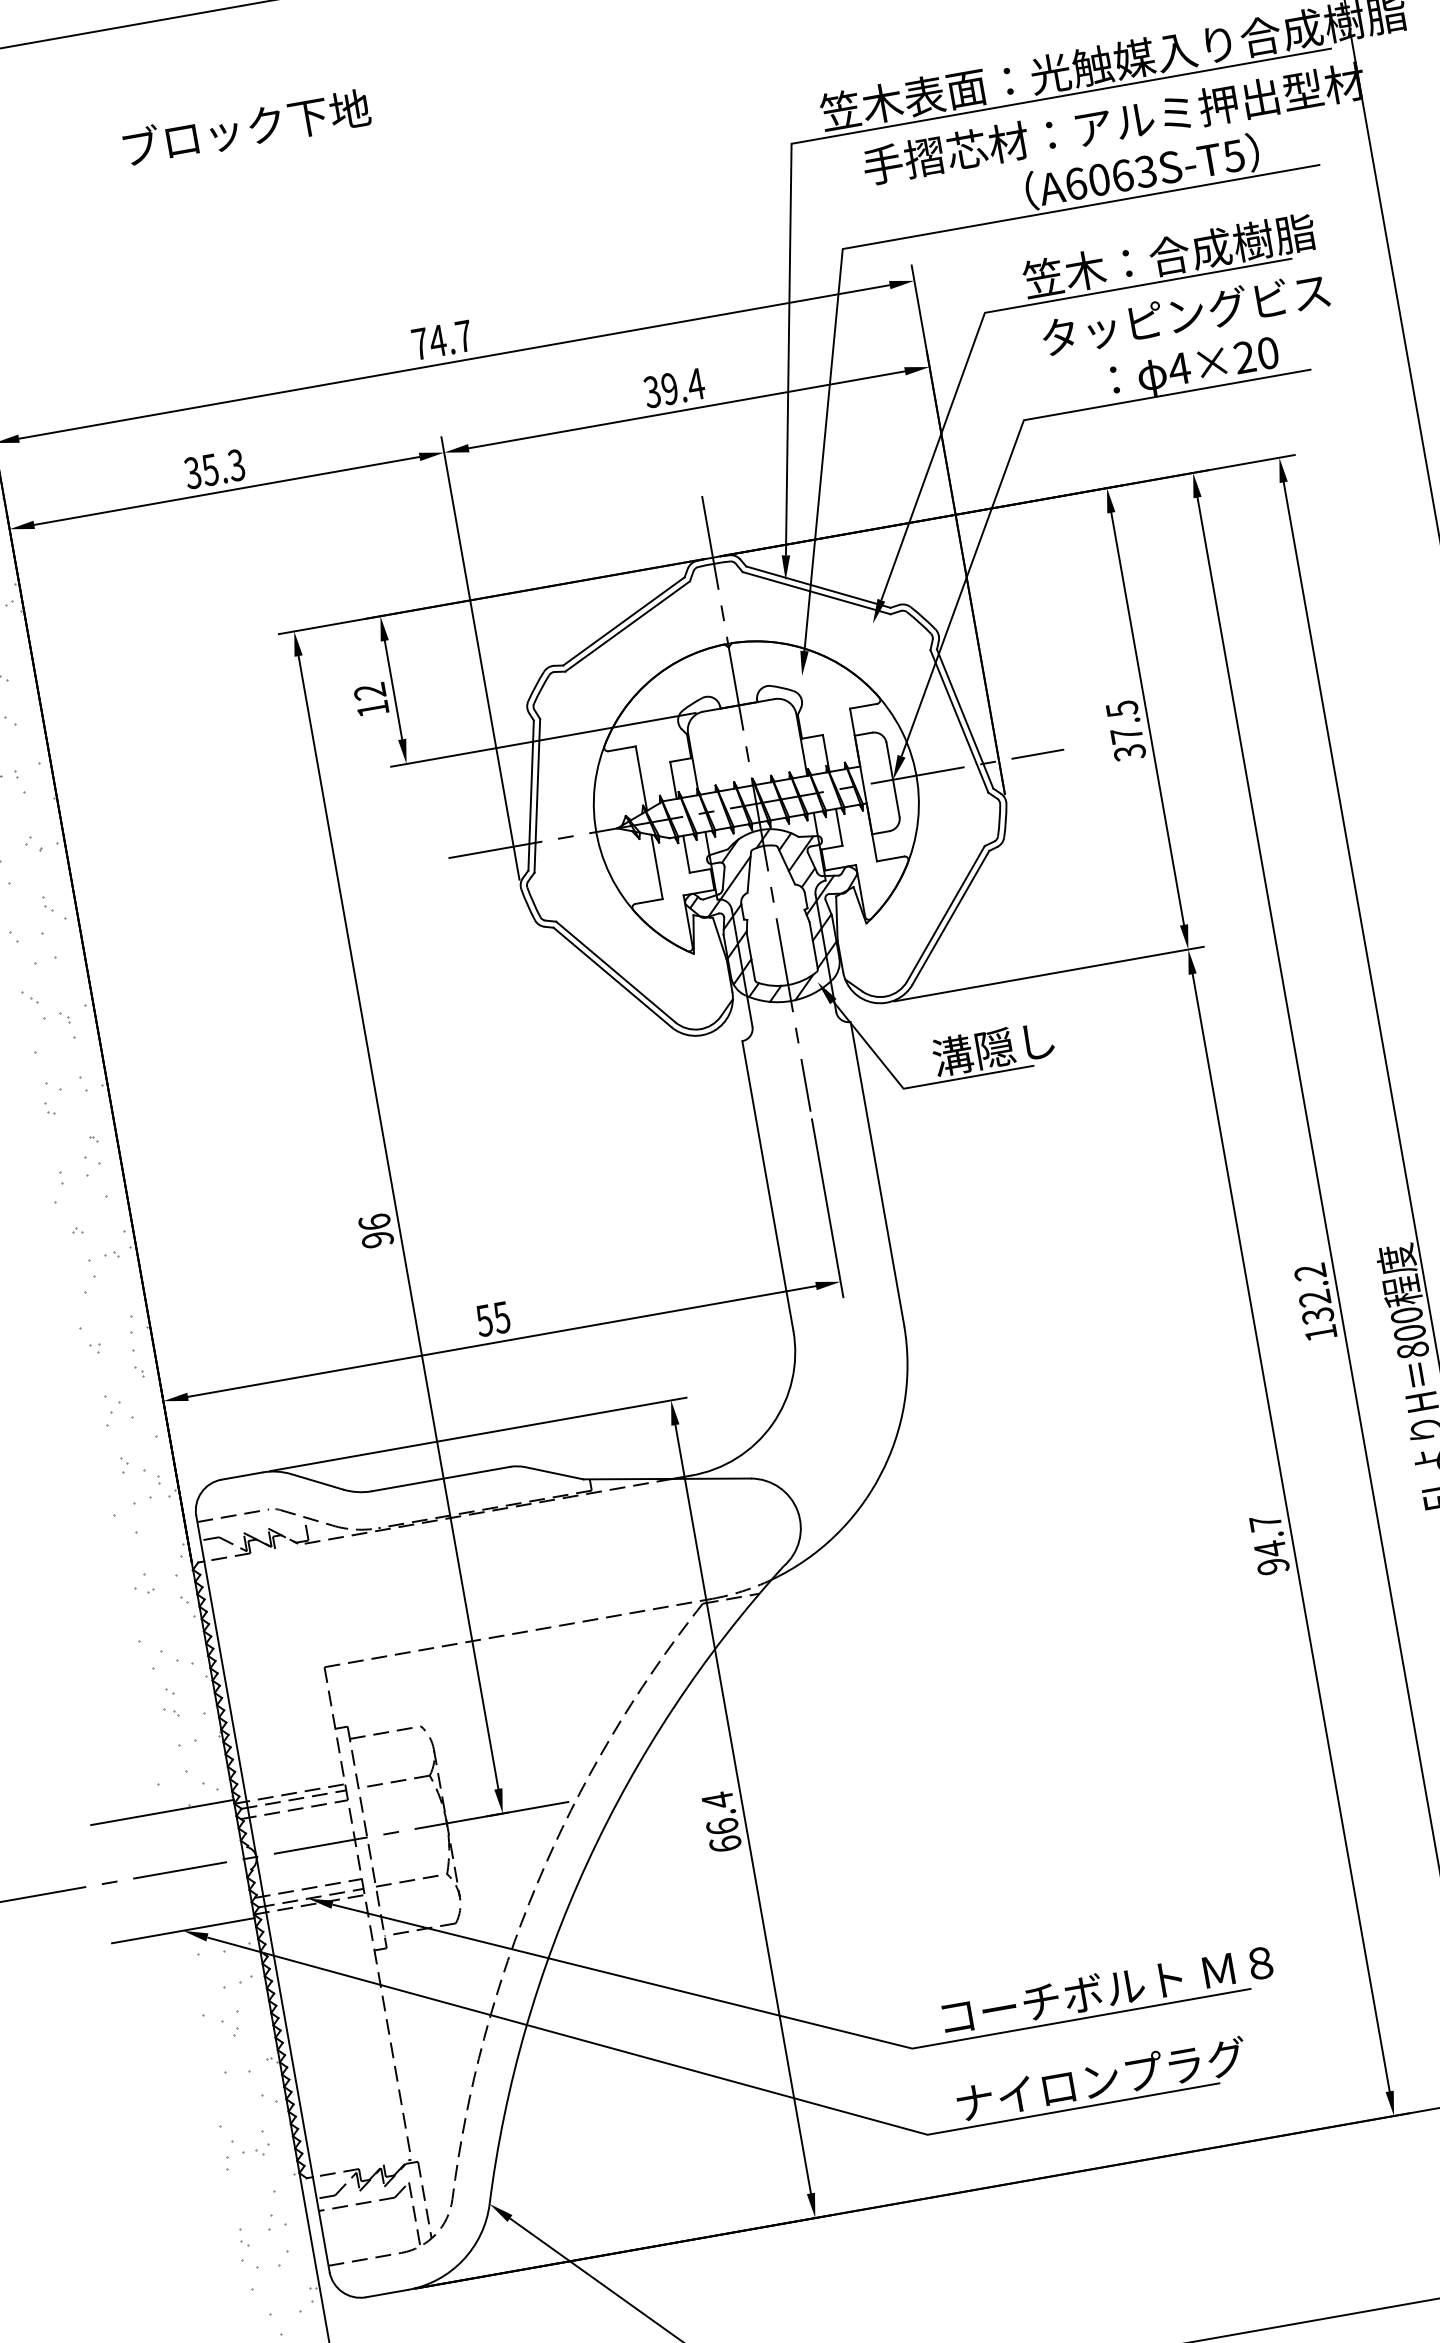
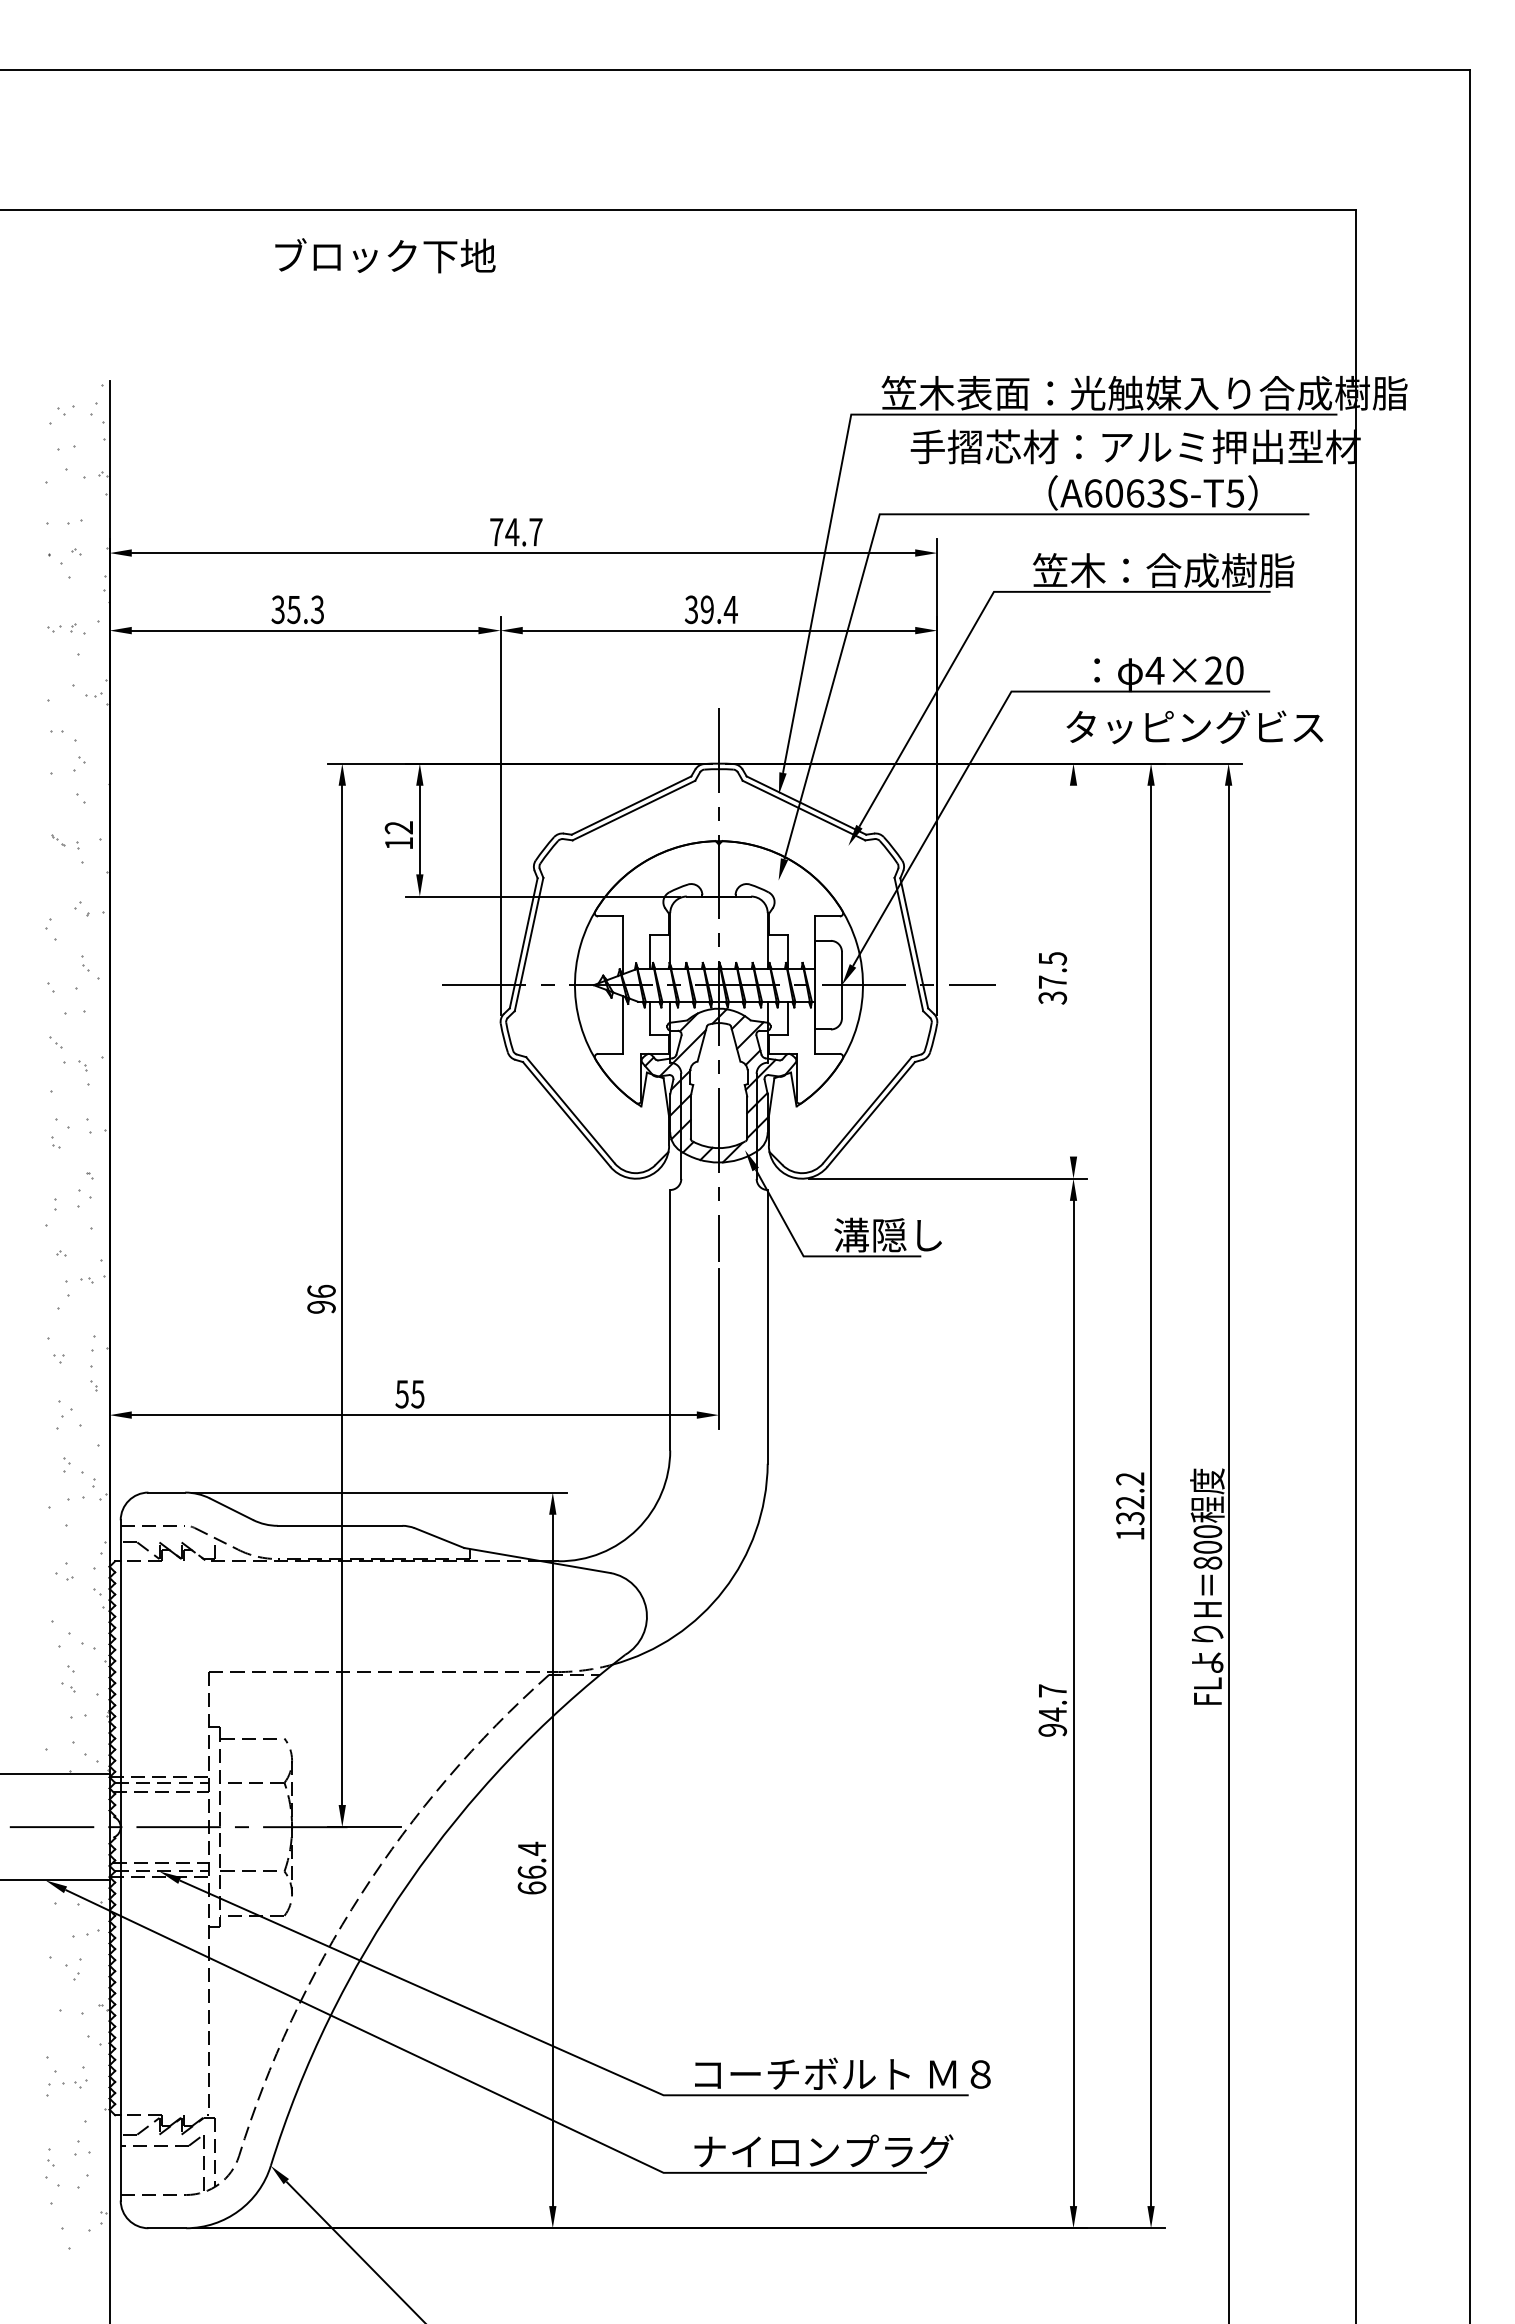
text: (246, 127) -> (385, 255), moved
text: (1185, 314) -> (1194, 727), moved
line: (1147, 718) -> (1073, 970), removed

